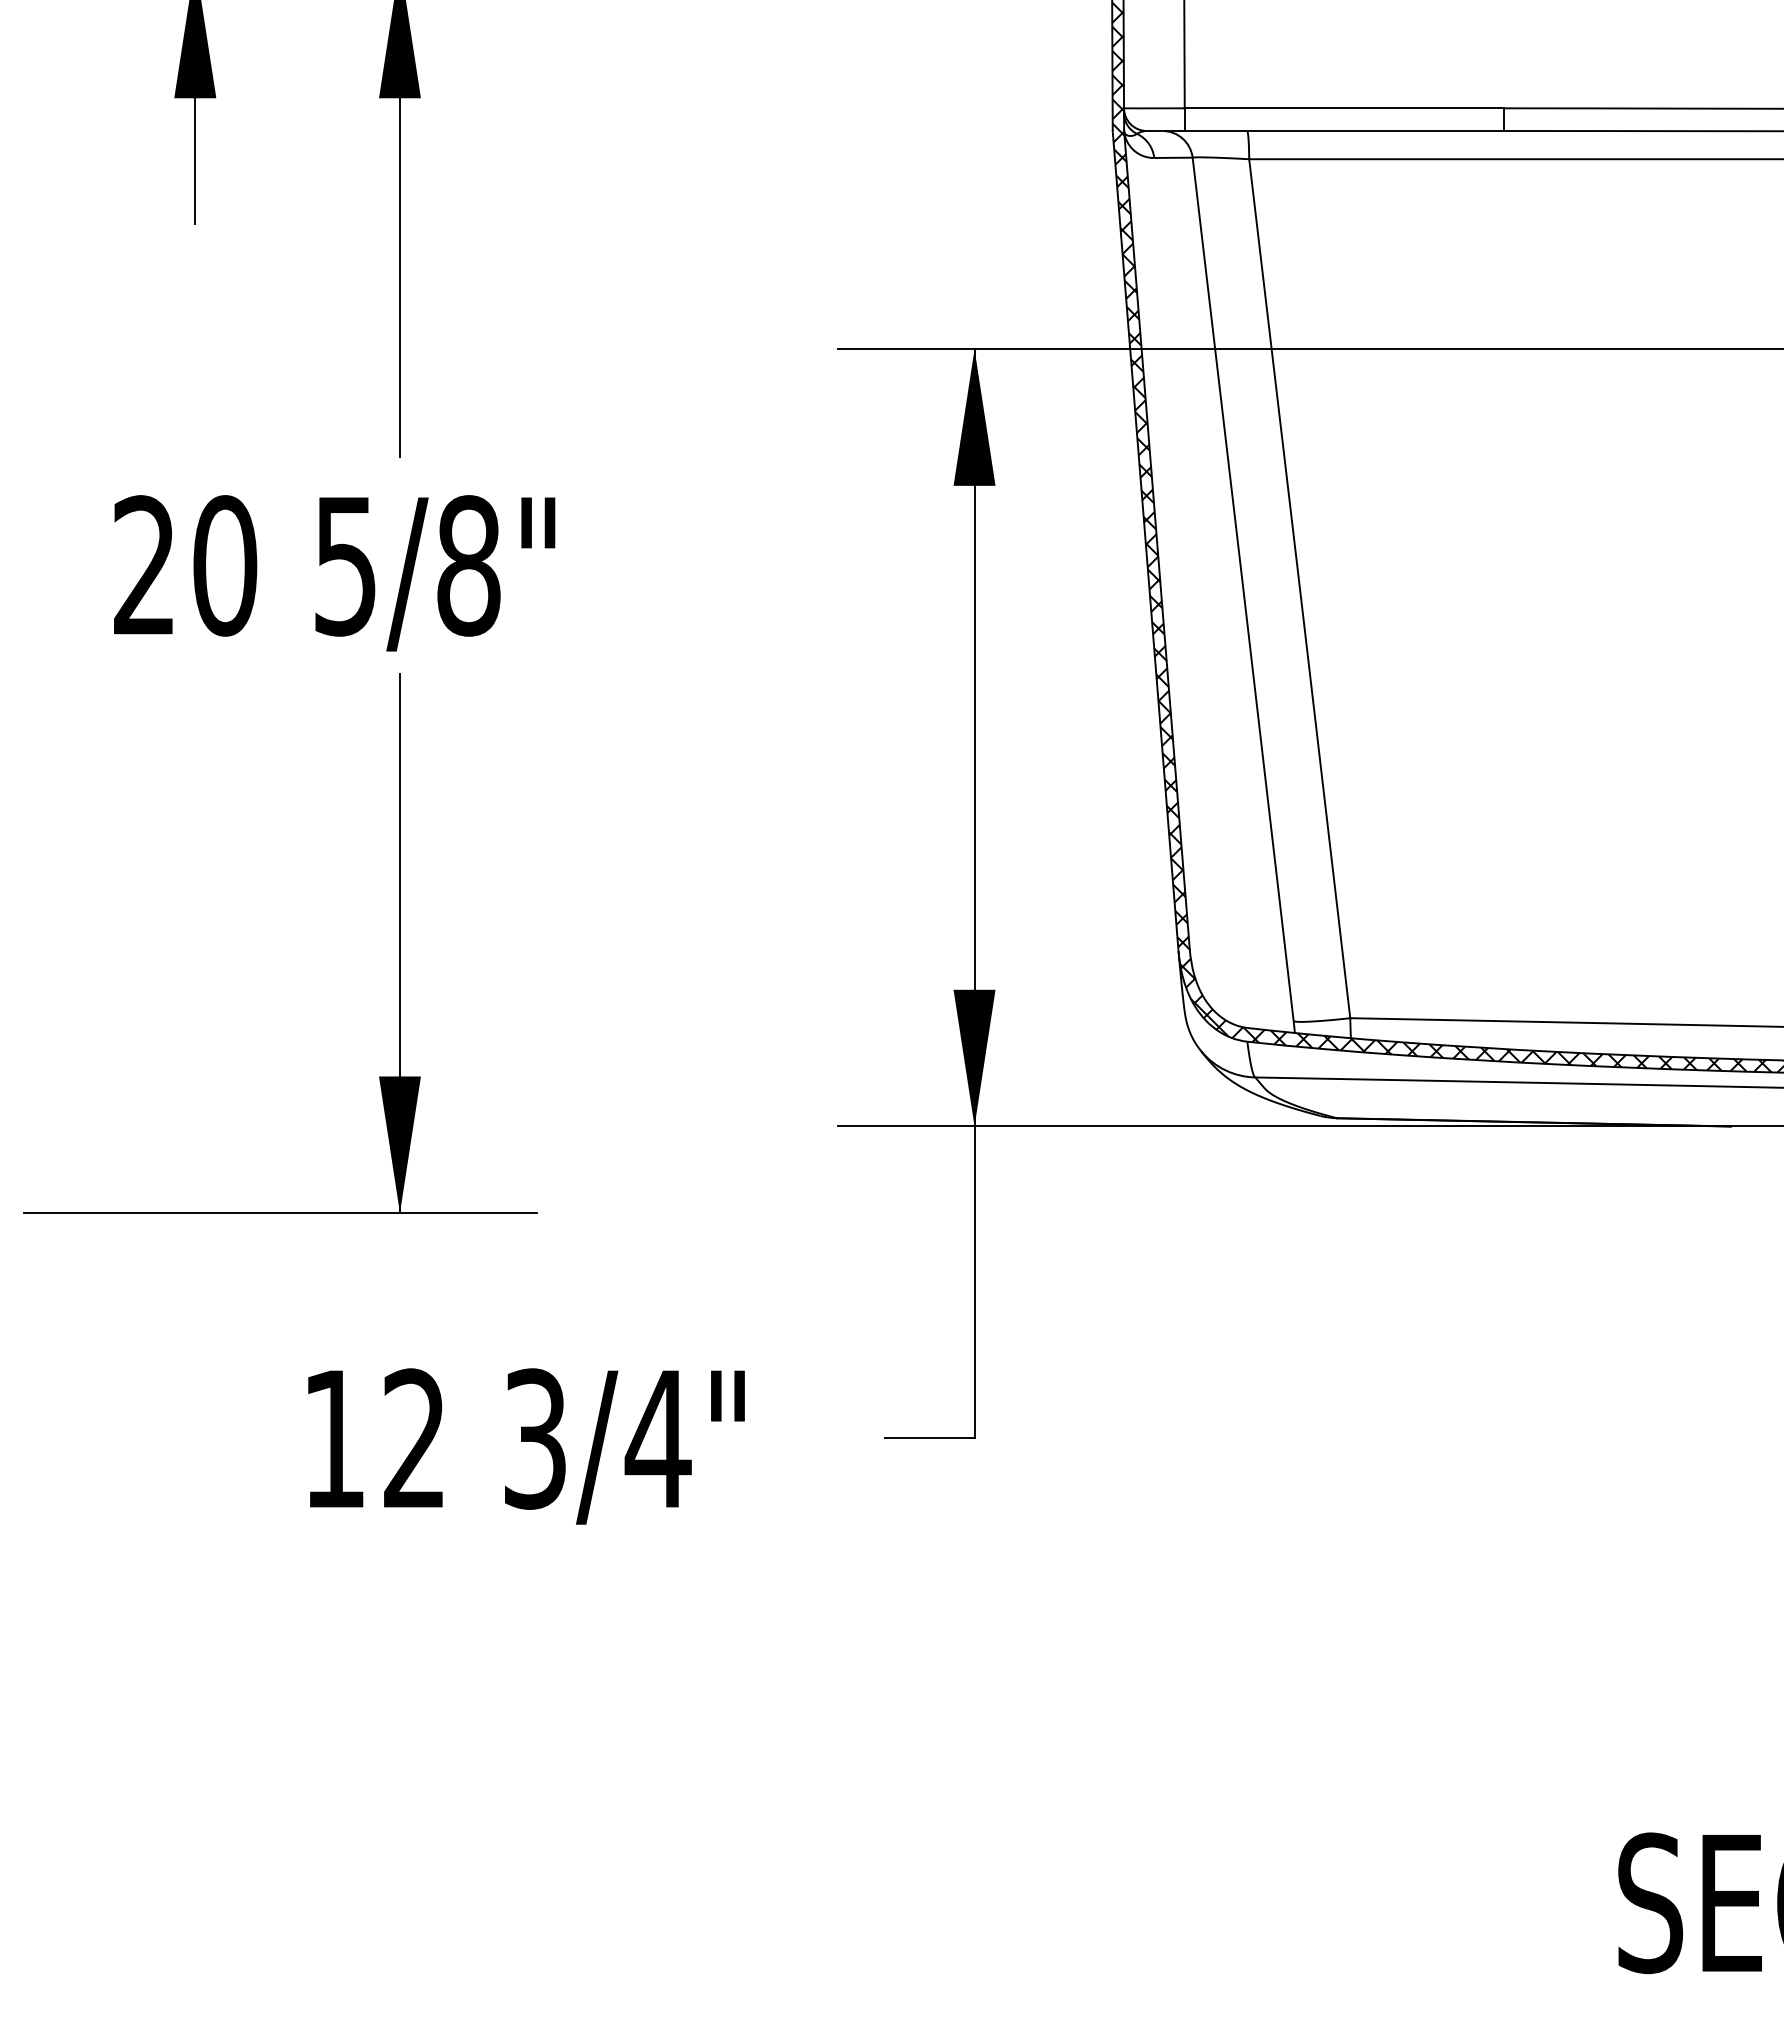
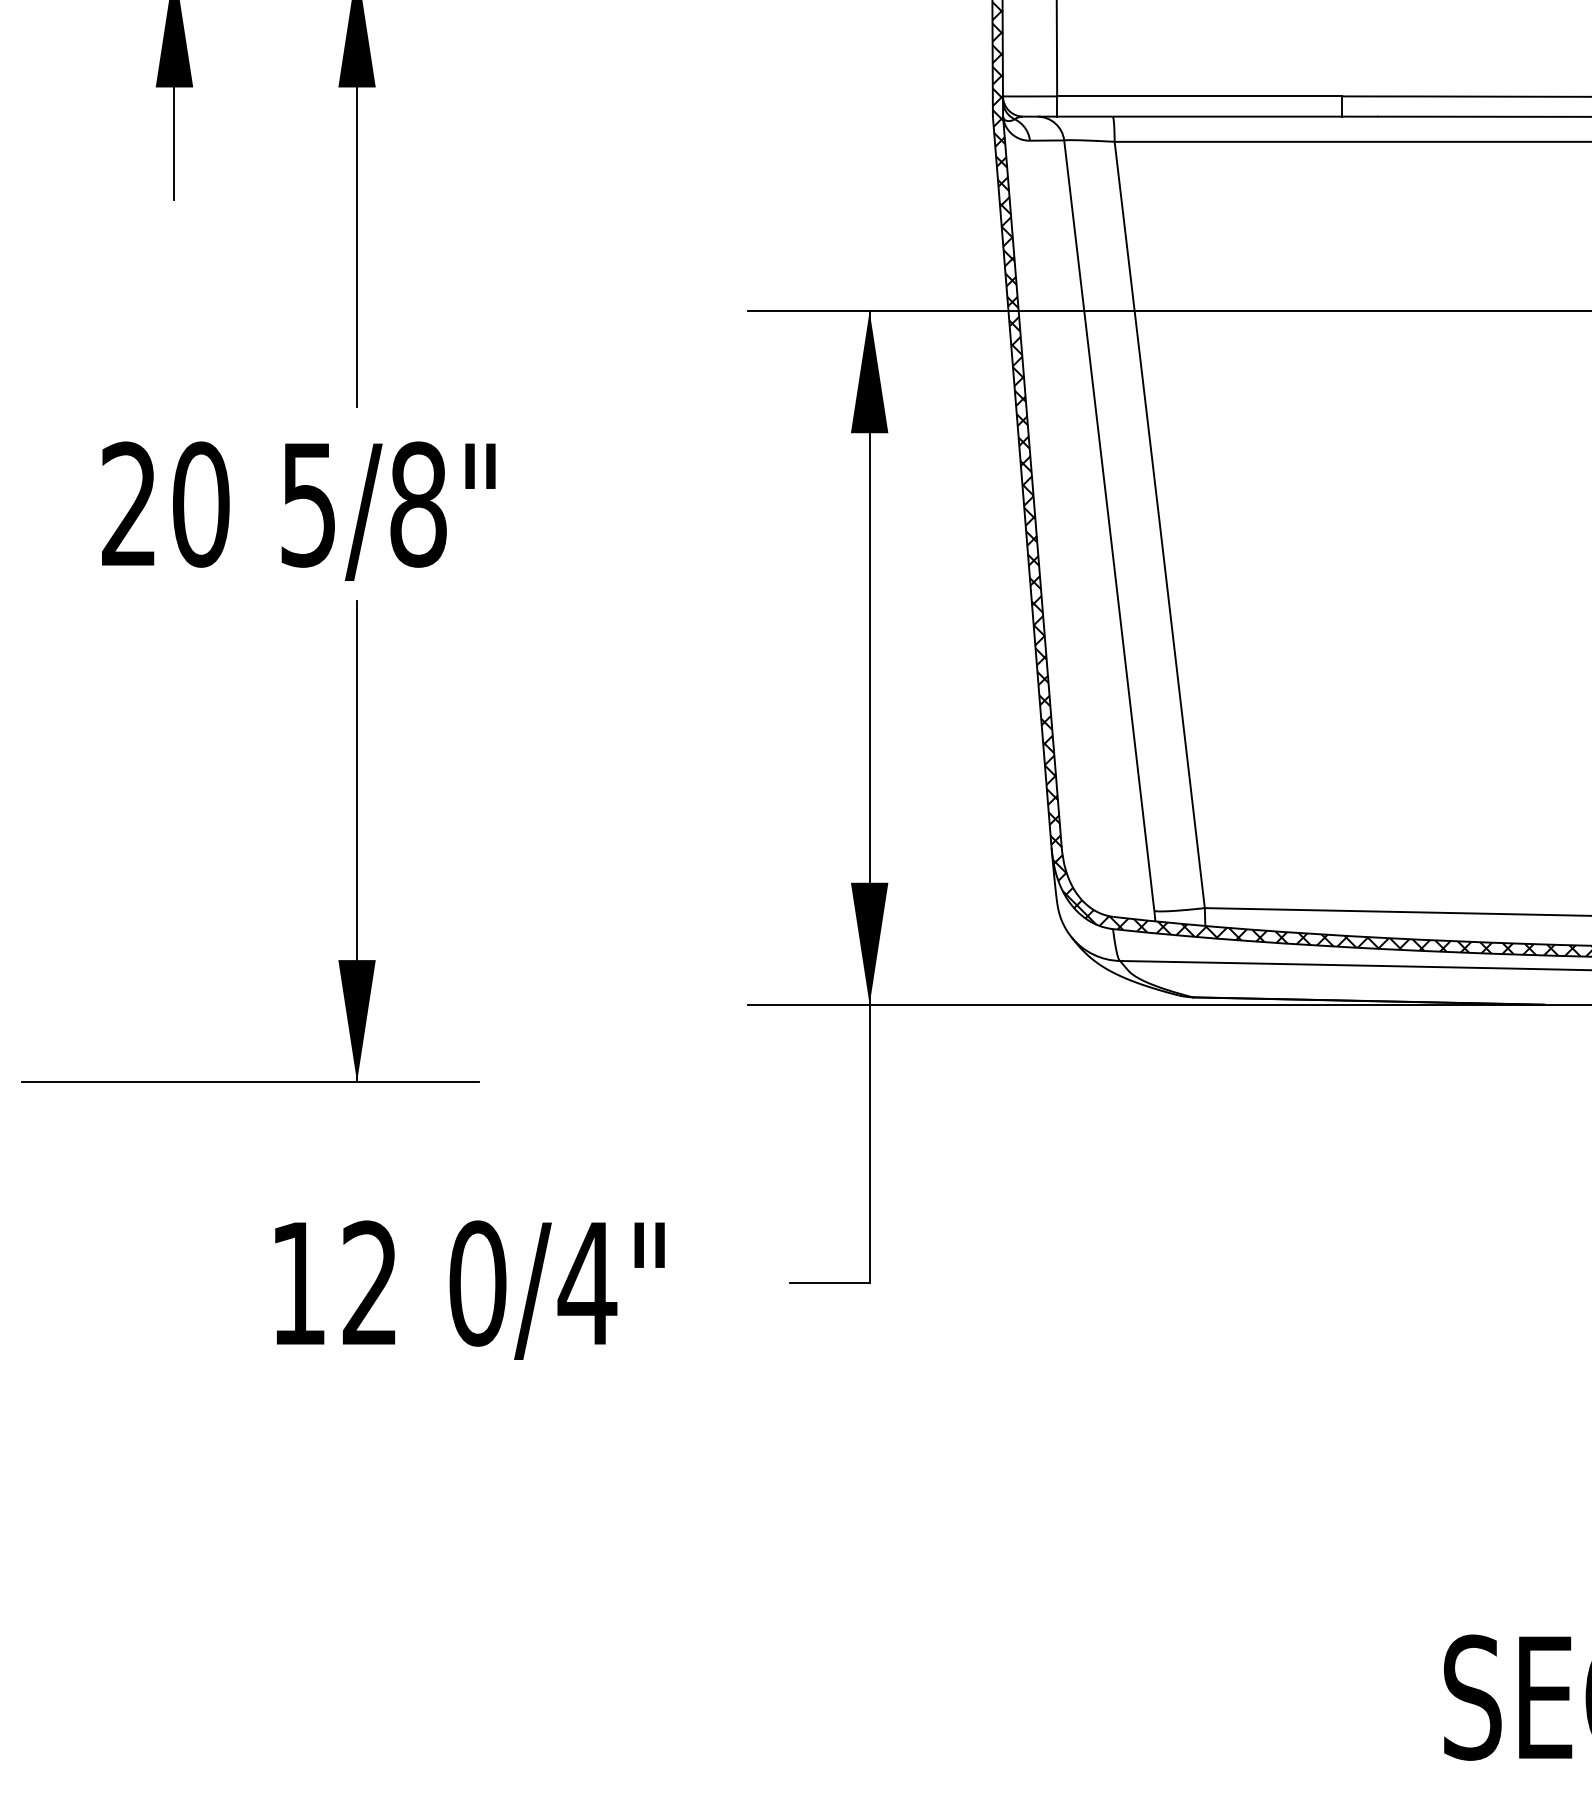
text: (535, 1438) -> (477, 1283), 3/4" -> 0/4"

